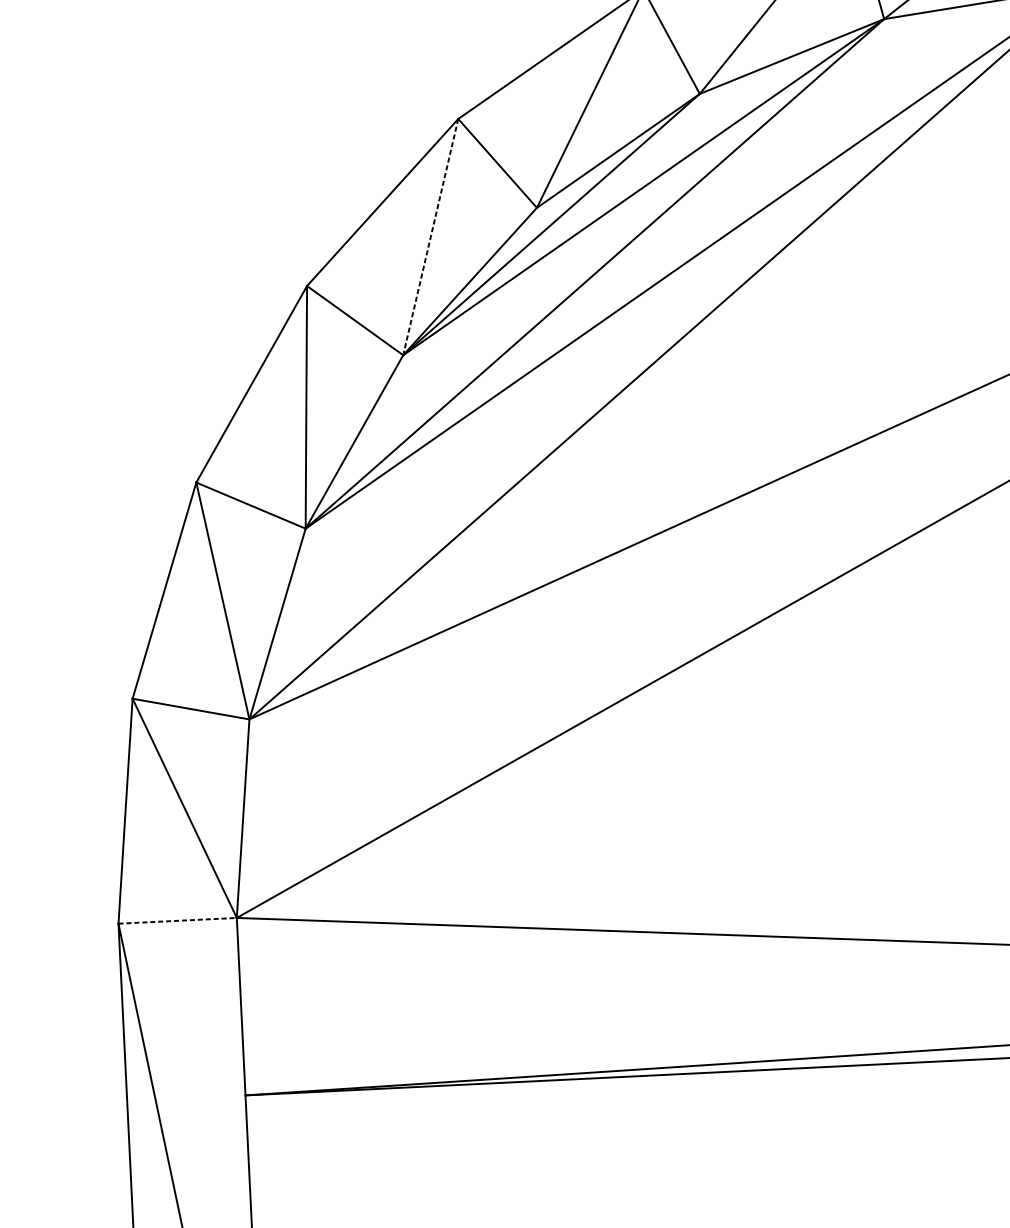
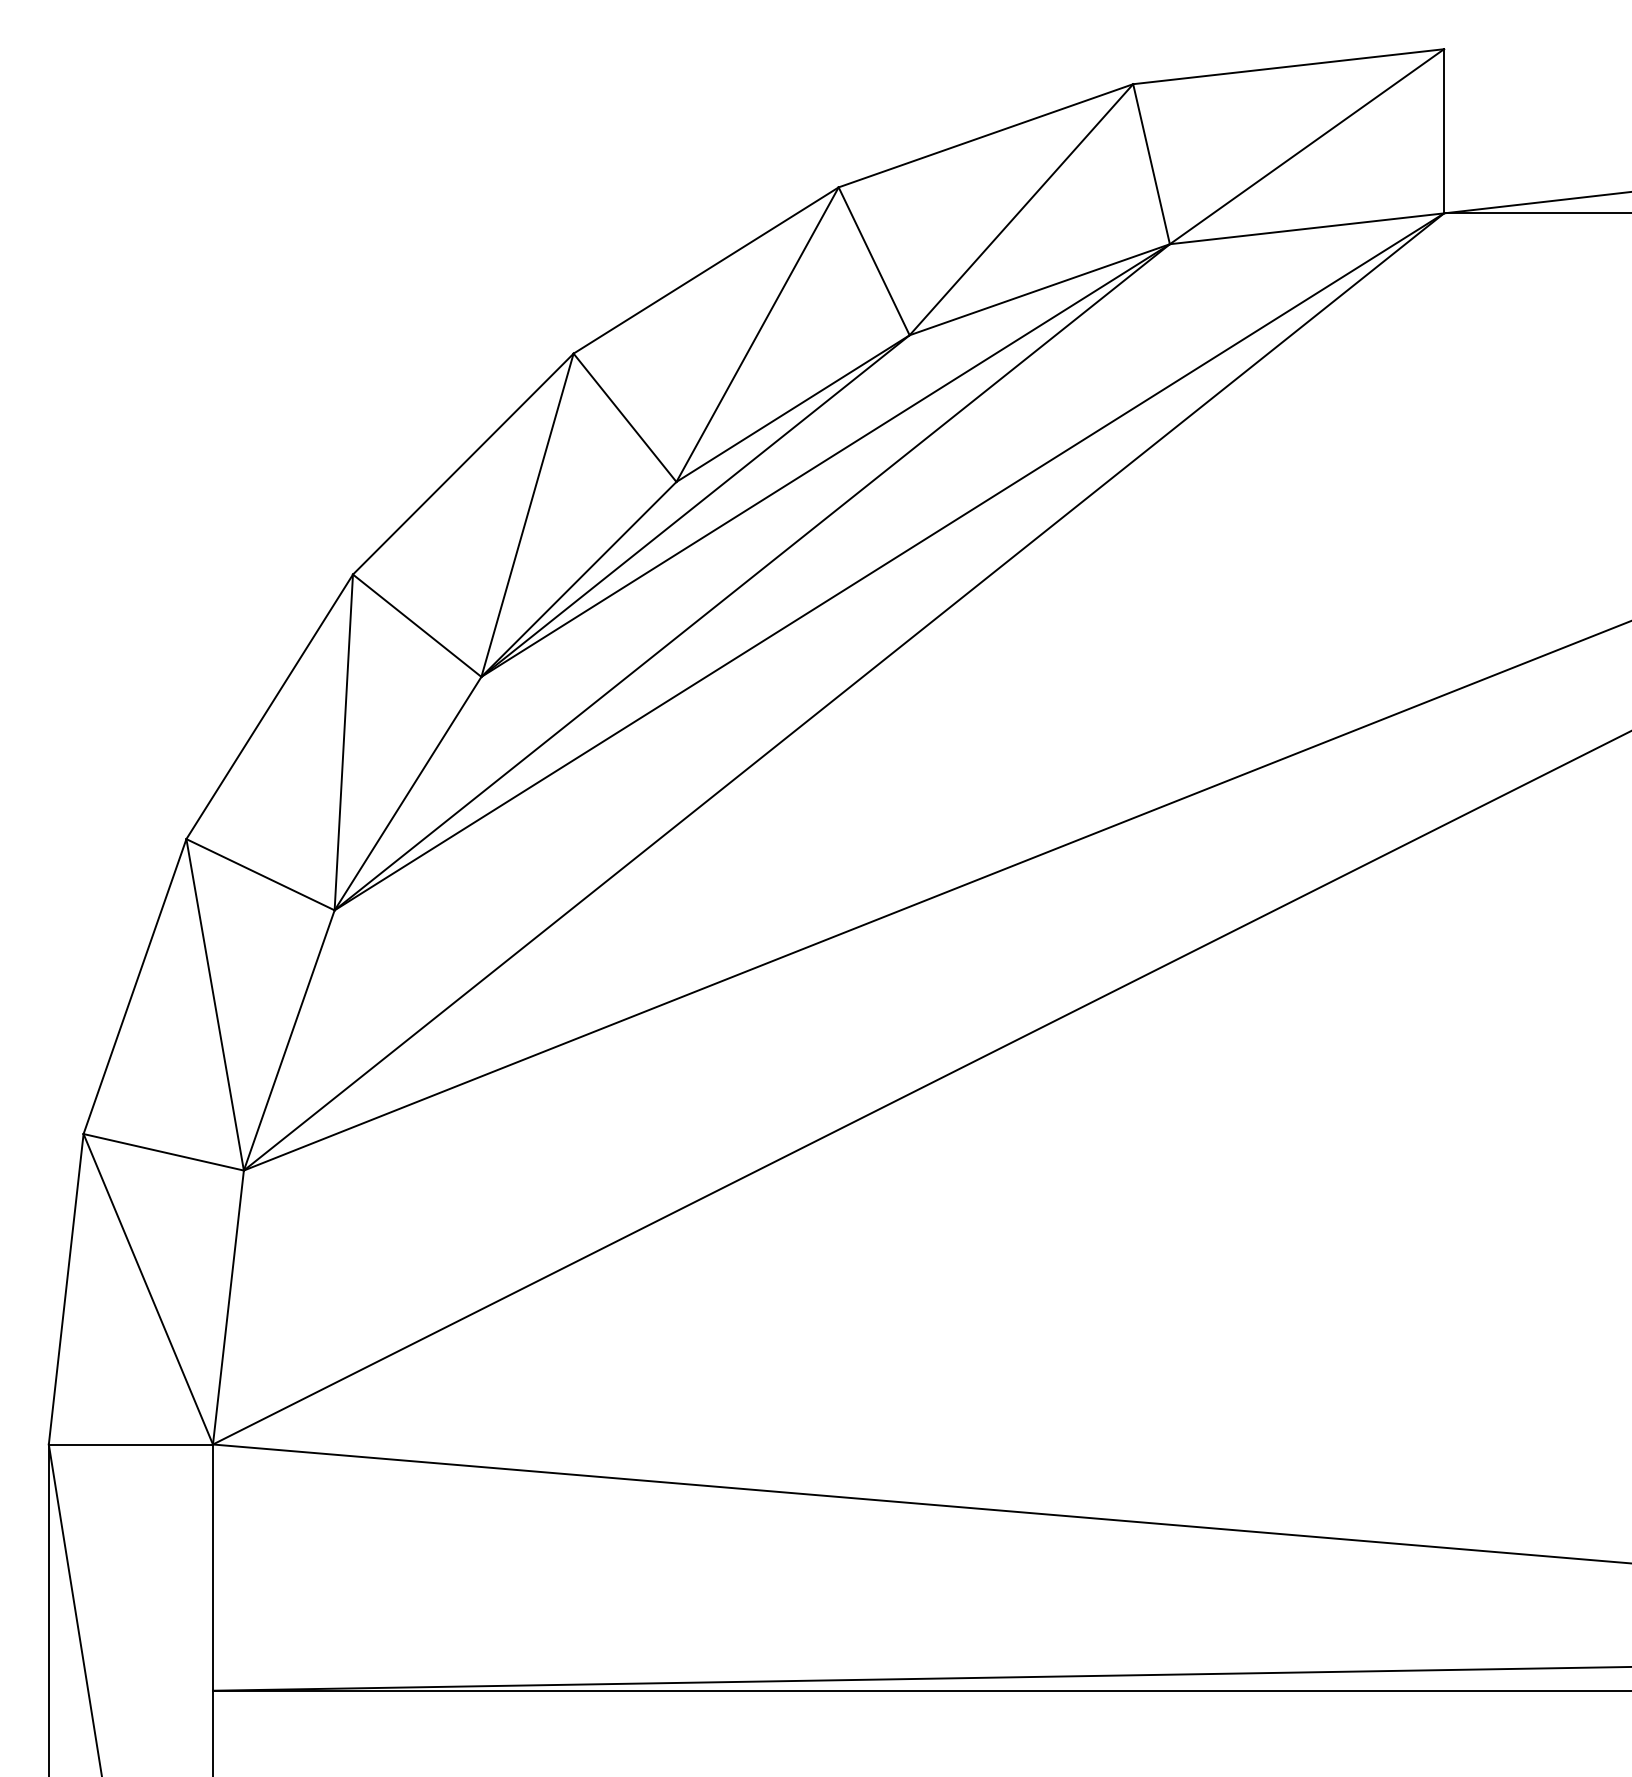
line: (430, 237) -> (527, 515), dashed -> solid
line: (178, 920) -> (131, 1444), dashed -> solid

